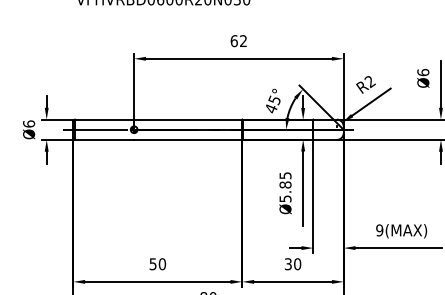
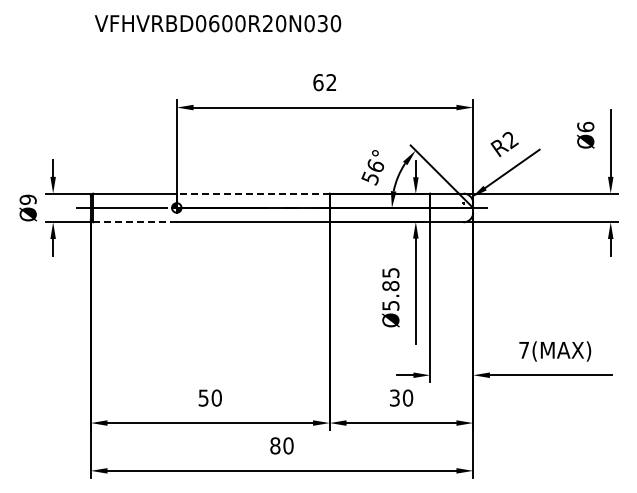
text: (272, 104) -> (372, 172), 45° -> 56°
line: (187, 119) -> (252, 193), solid -> dashed
text: (28, 123) -> (27, 199), Ø6 -> Ø9
line: (104, 140) -> (135, 222), solid -> dashed
text: (380, 229) -> (524, 349), 9(MAX) -> 7(MAX)

